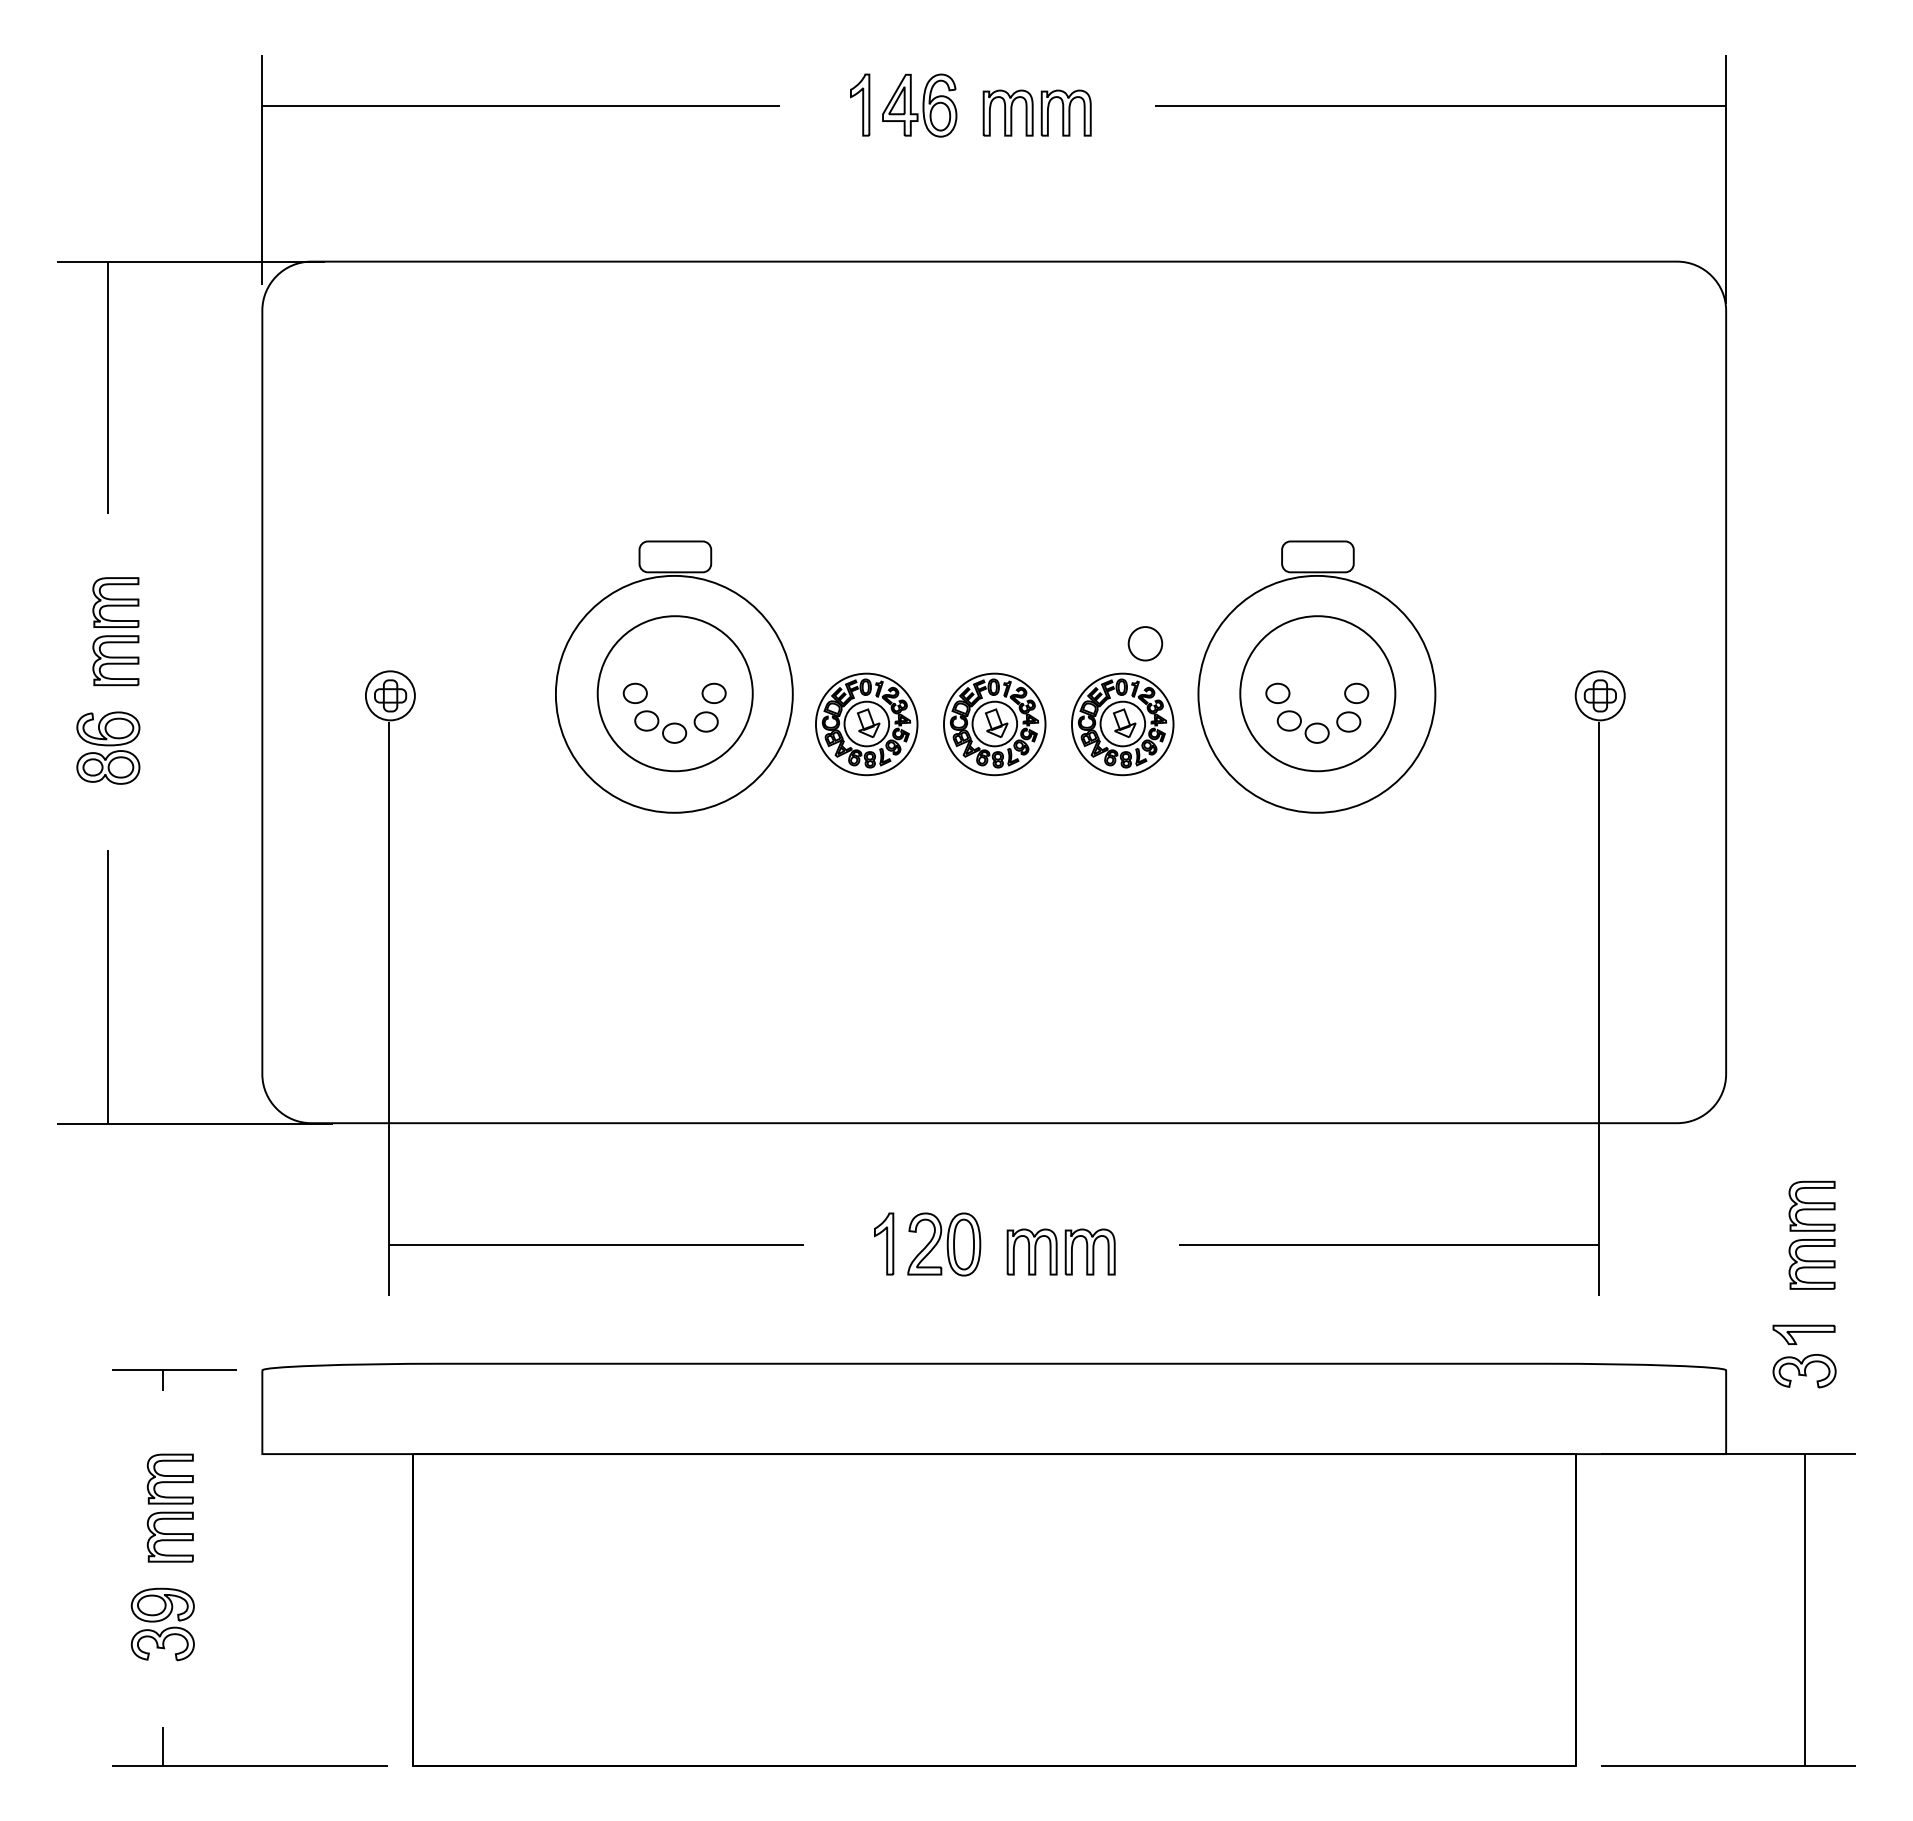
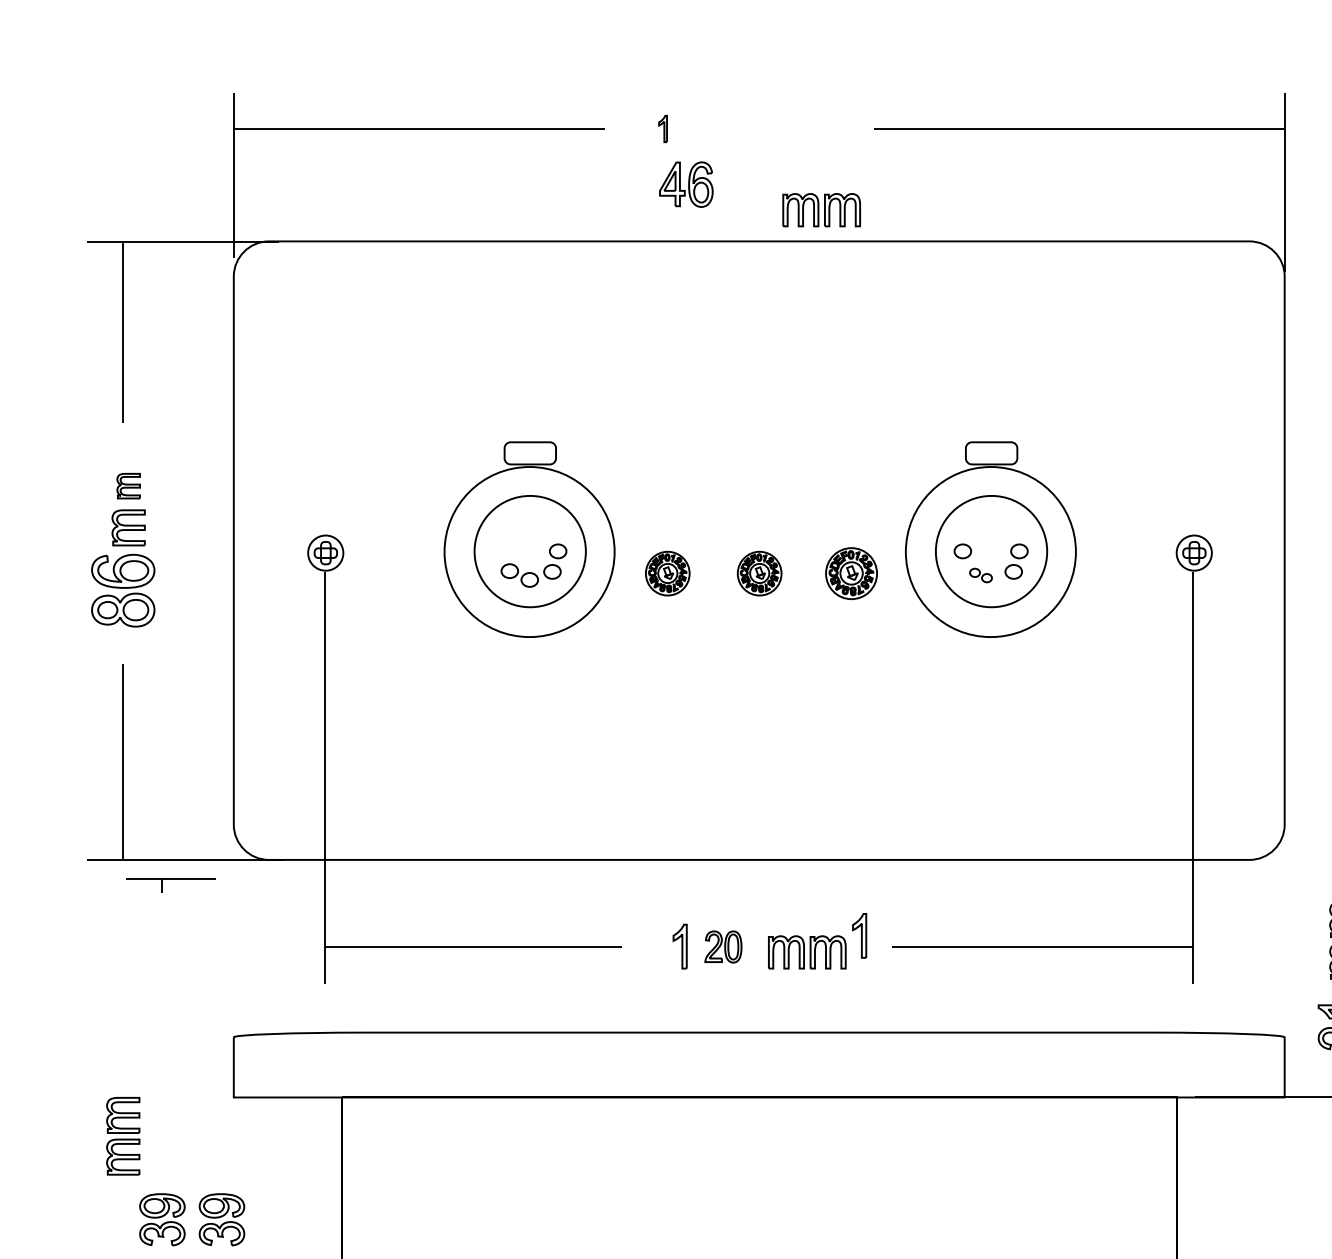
part: (860, 104) -> (663, 128), size x0.6
part: (919, 105) -> (686, 184), moved
part: (1036, 112) -> (821, 209), moved
part: (115, 602) -> (128, 486), size x0.7
part: (1145, 643) -> (867, 515), removed
part: (634, 692) -> (500, 550), removed
part: (866, 724) -> (667, 573), size x0.6
part: (994, 724) -> (759, 573), size x0.6
part: (1122, 724) -> (851, 573), size x0.7
part: (1302, 726) -> (980, 575), size x0.6
part: (108, 747) -> (123, 590), size x1.4
part: (1134, 1228) -> (859, 935), added
part: (944, 1244) -> (723, 946), size x0.7
part: (174, 1370) -> (170, 878), moved
part: (169, 1507) -> (122, 1135), moved
part: (245, 1624) -> (221, 1219), added

